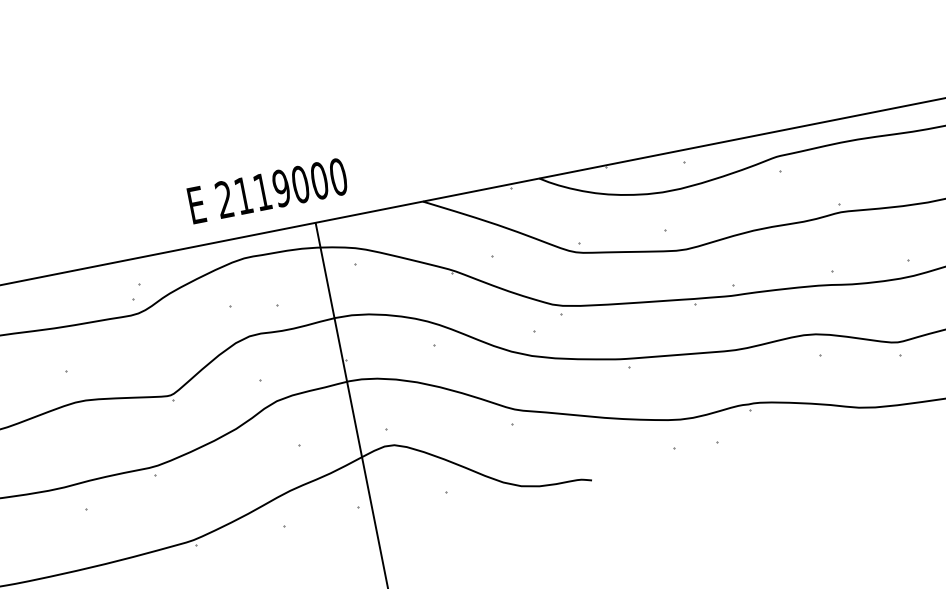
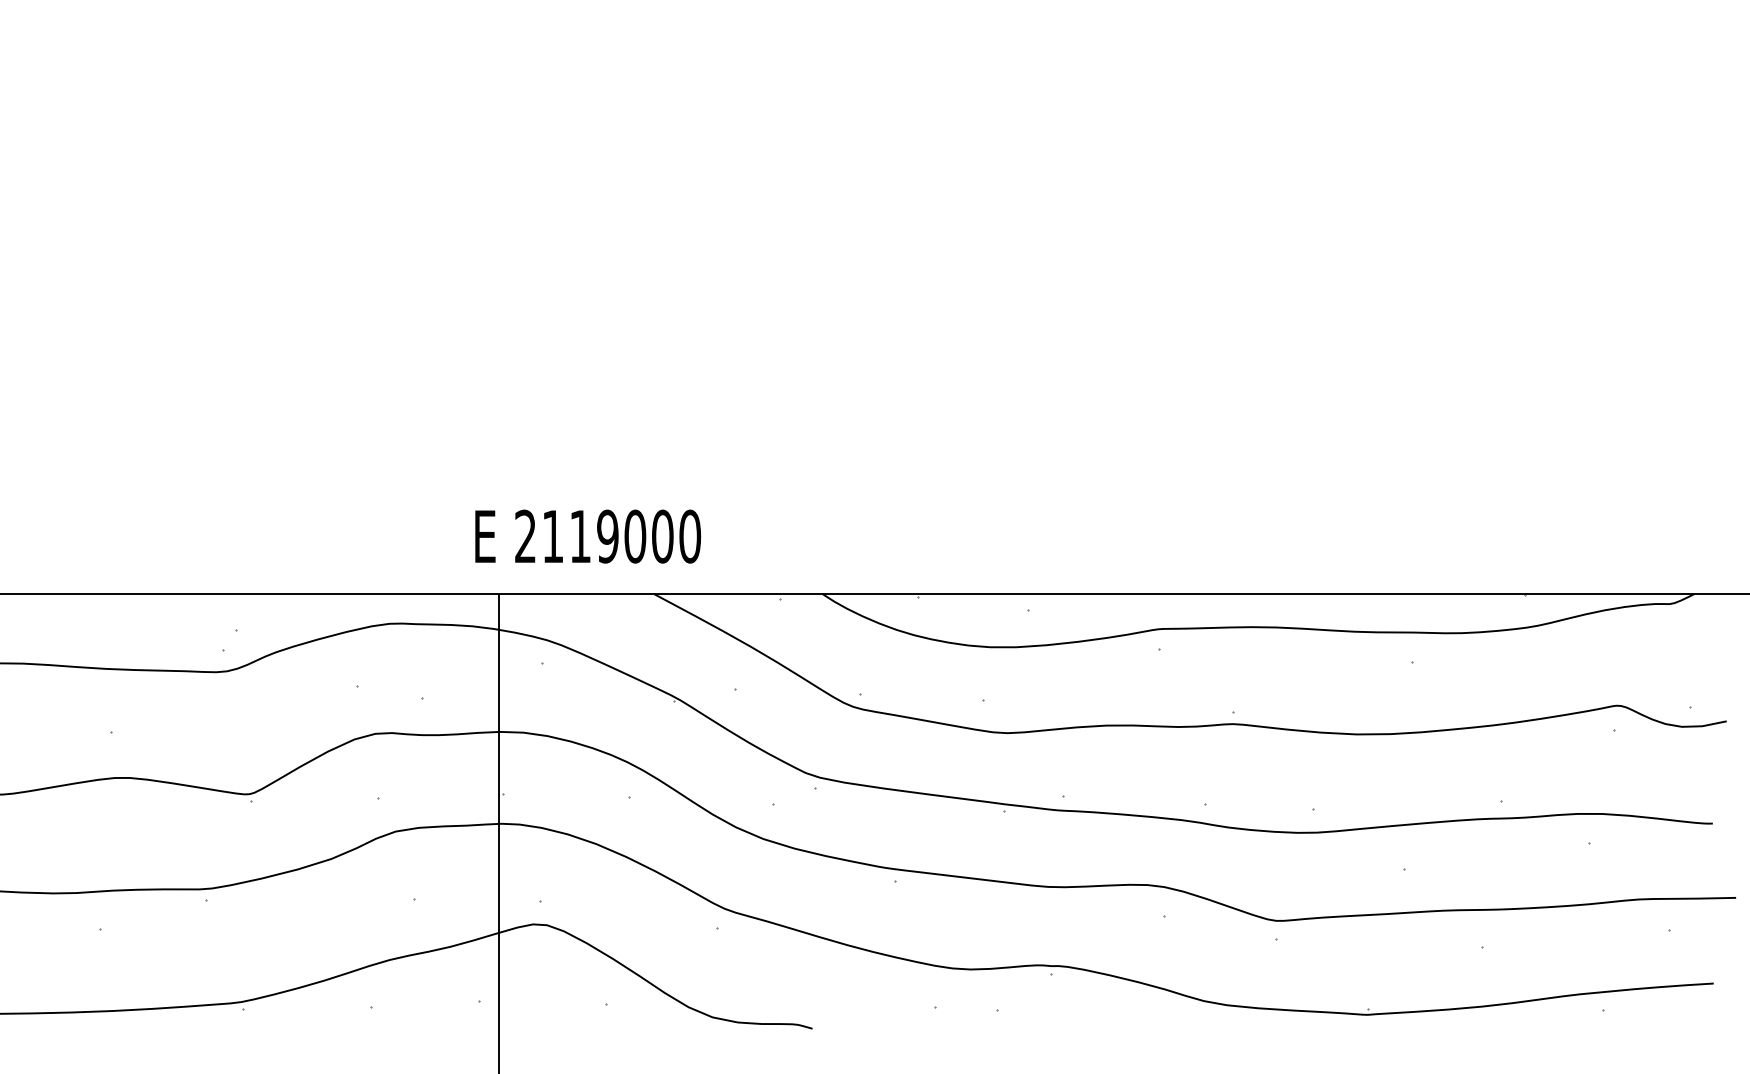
text: (268, 190) -> (588, 536), moved

